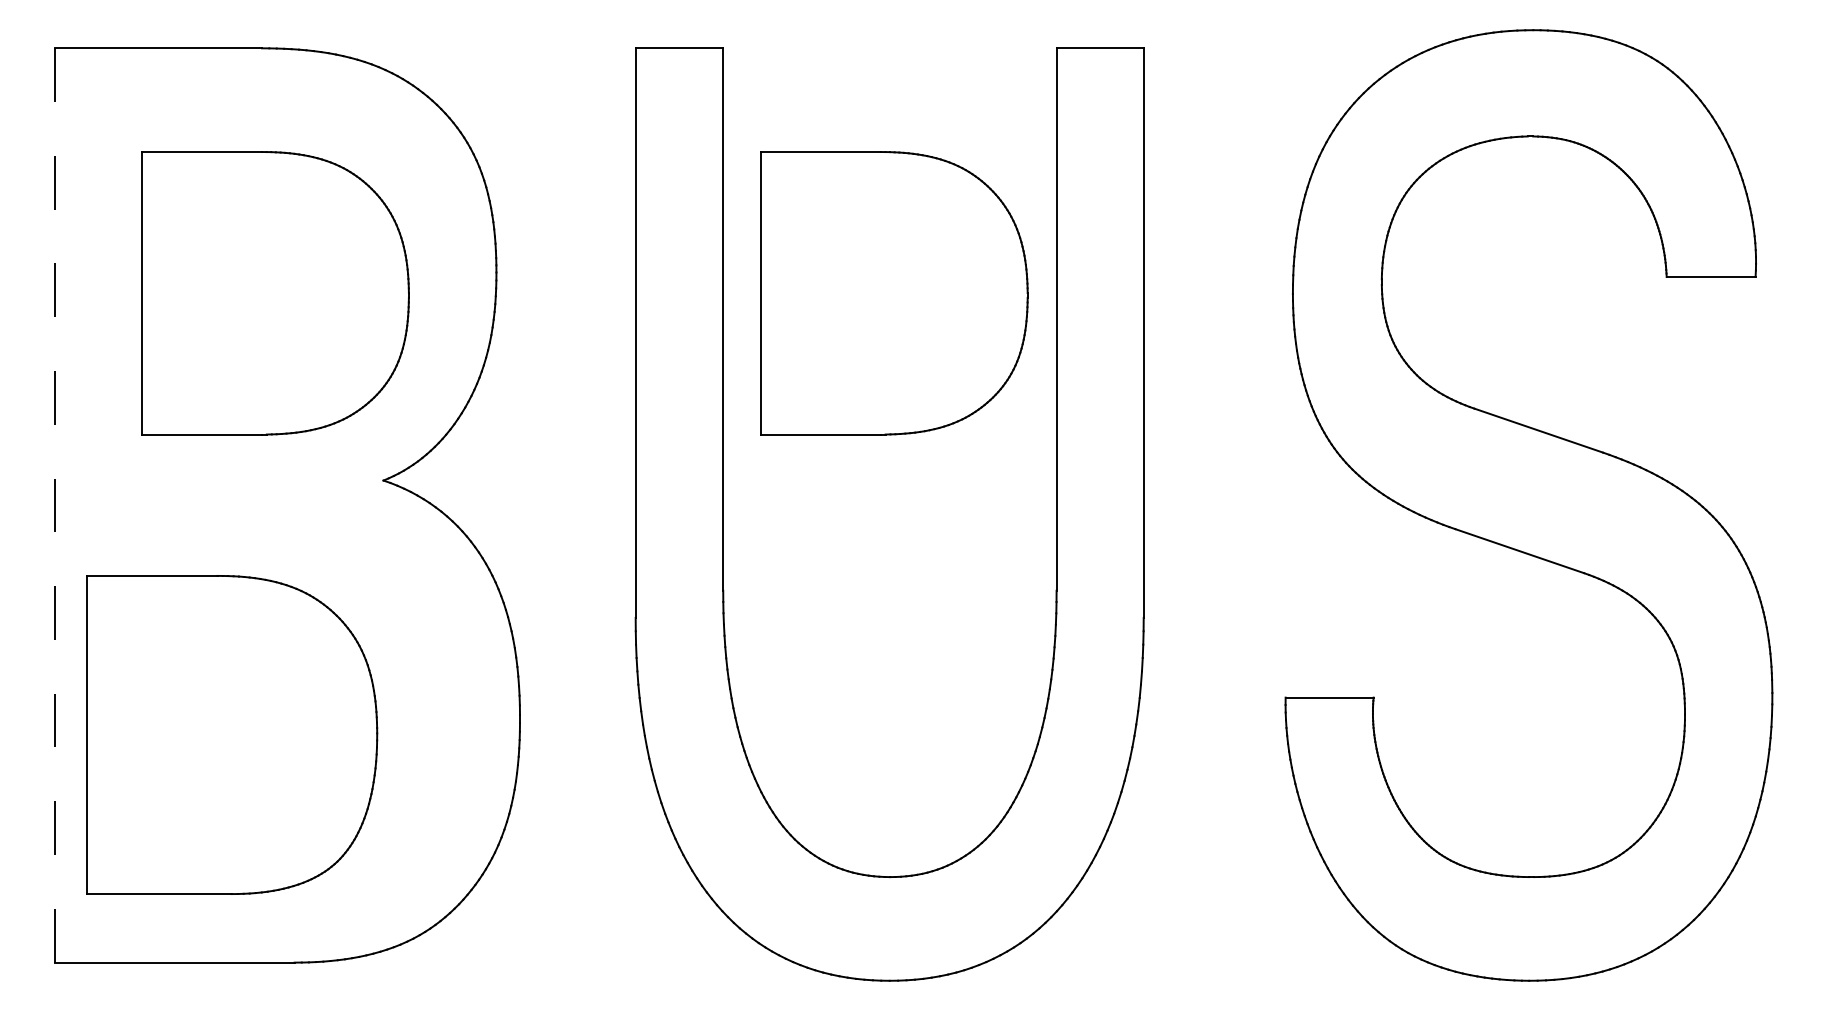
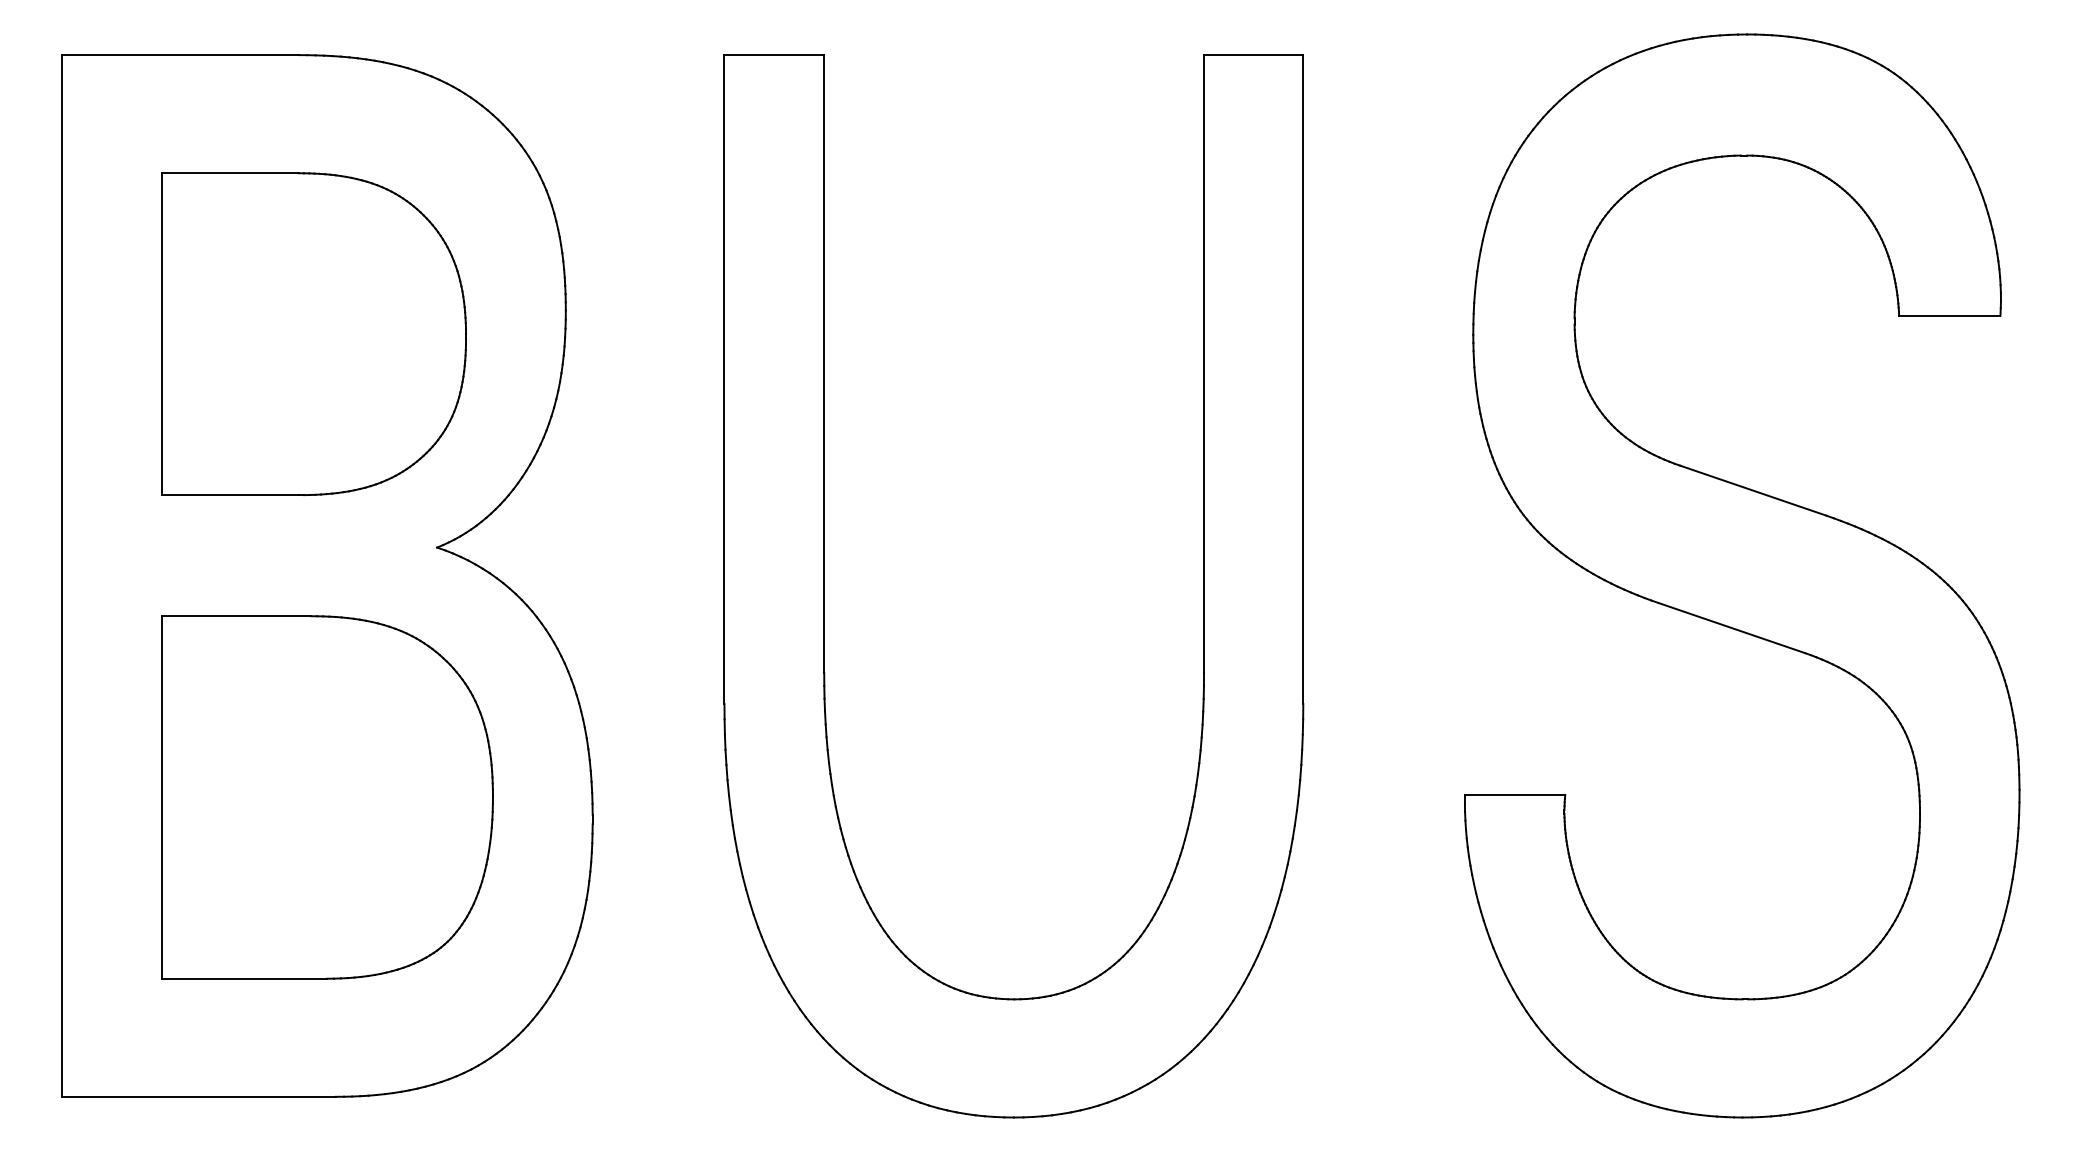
part: (893, 292) -> (1018, 333), removed
line: (54, 505) -> (62, 575), dashed -> solid
part: (231, 735) -> (327, 797), moved

